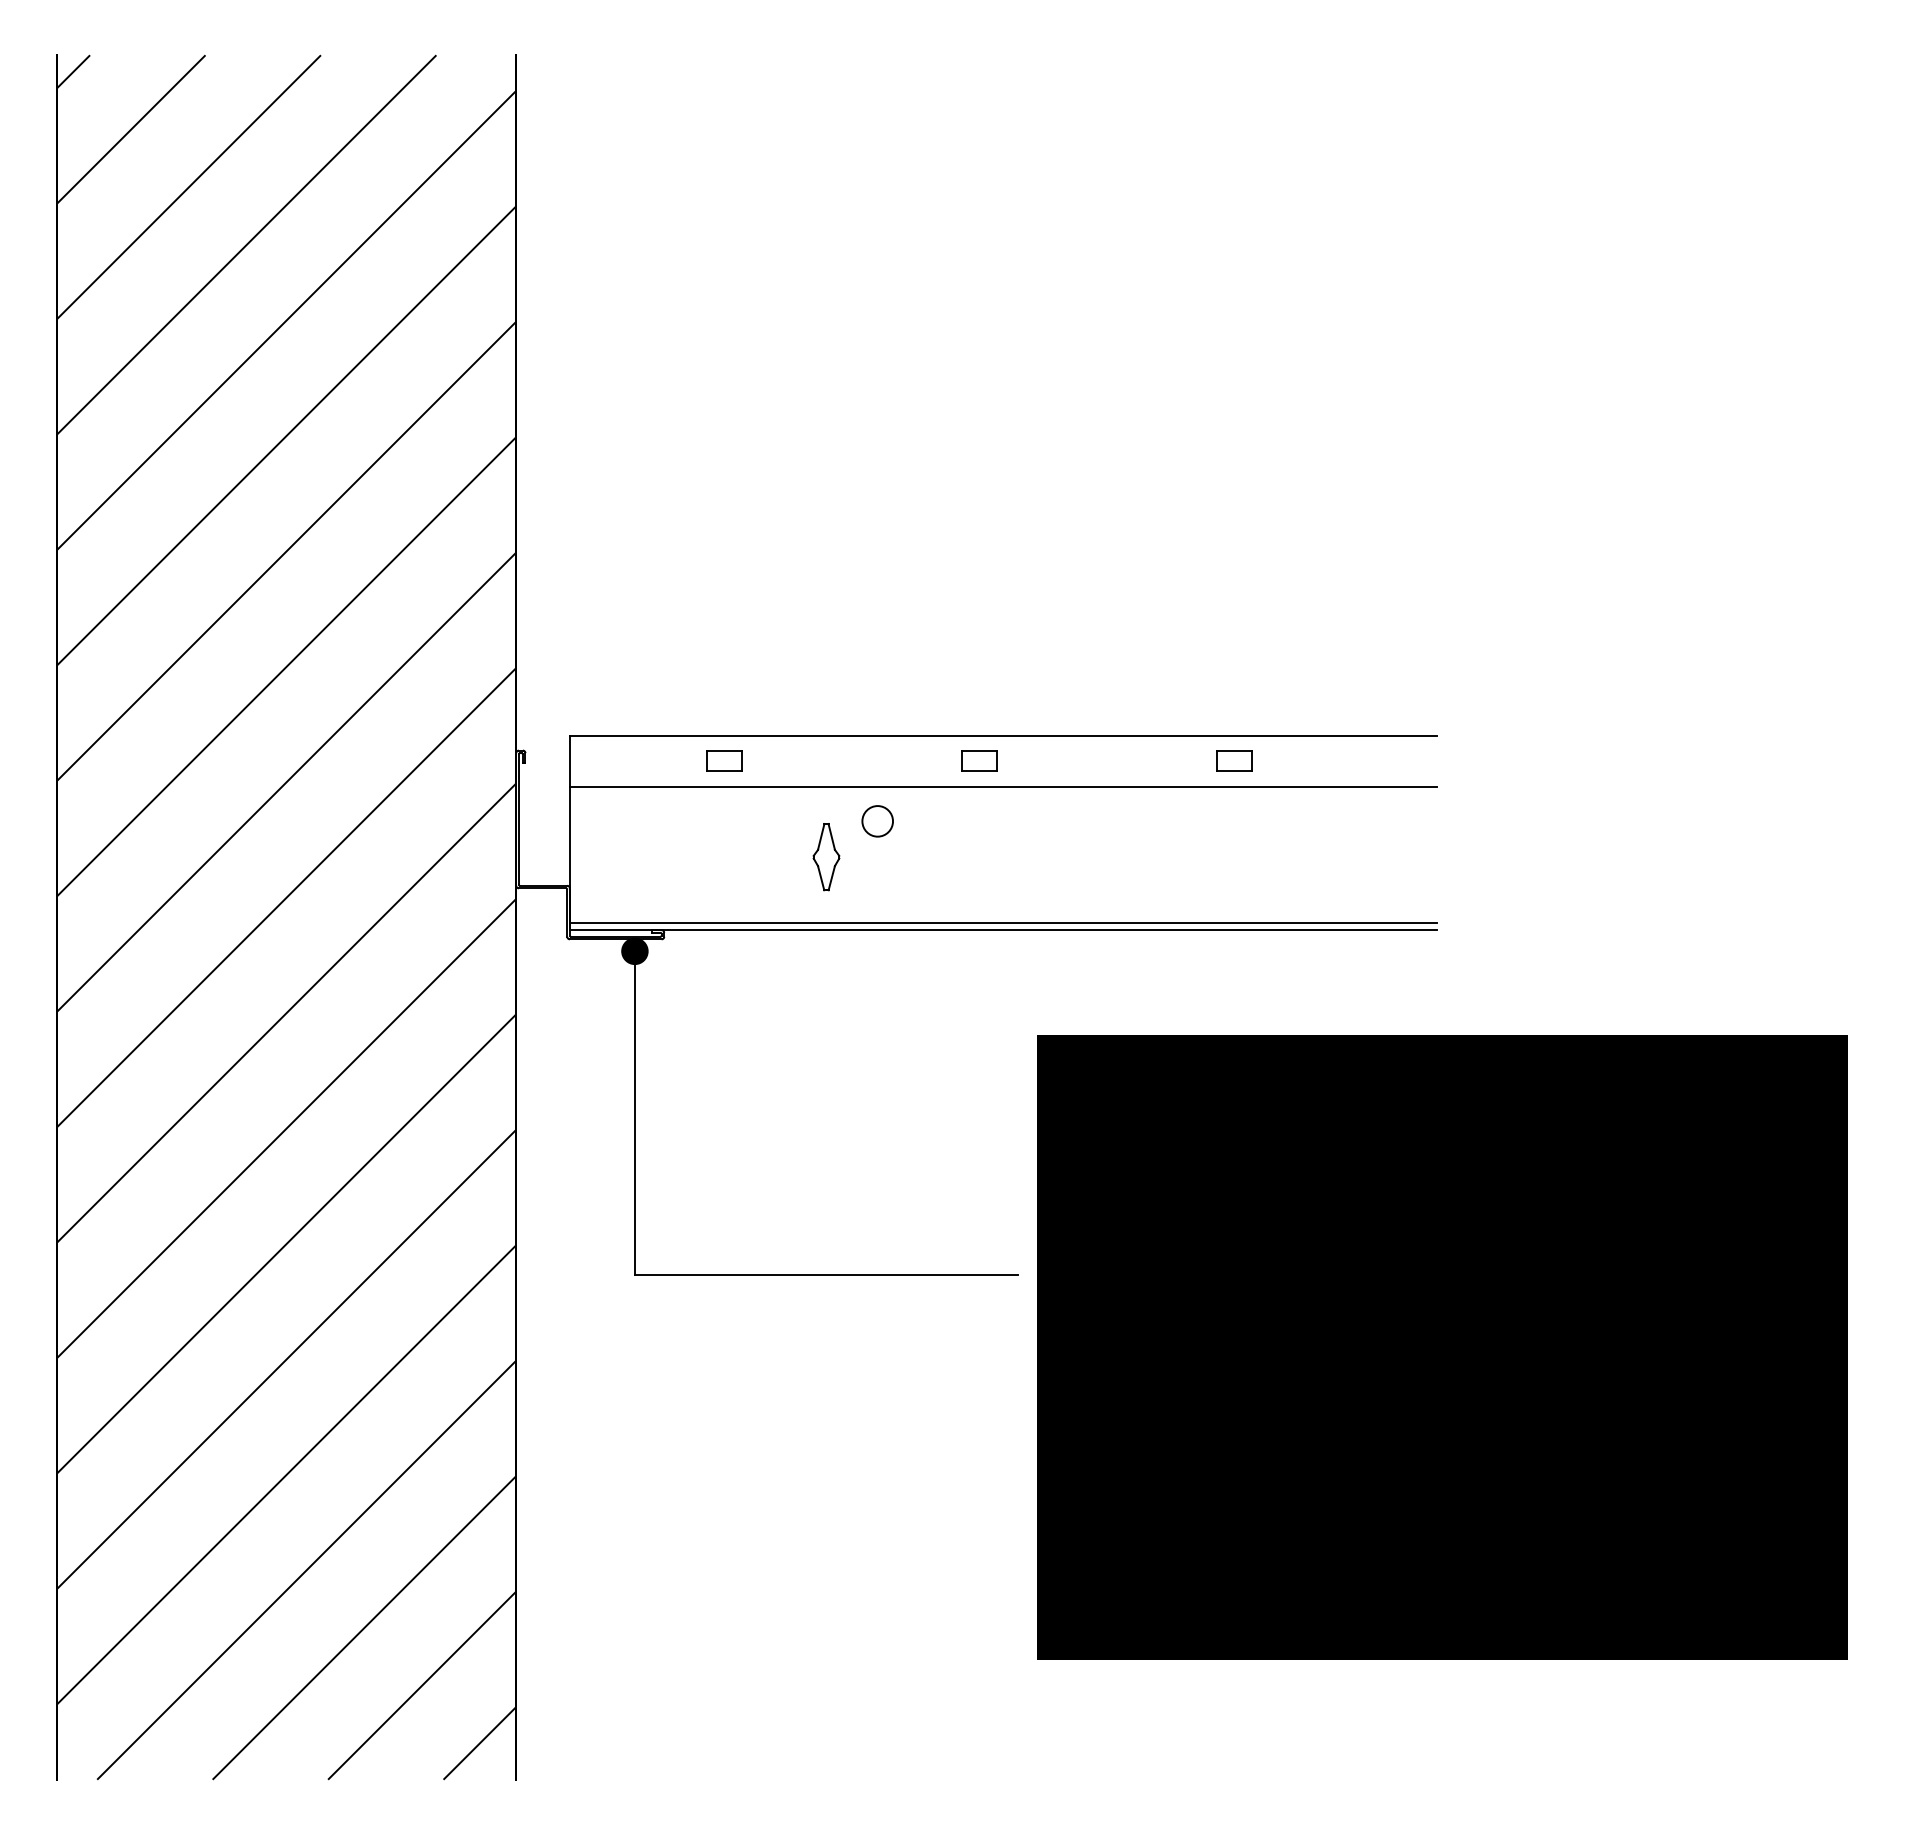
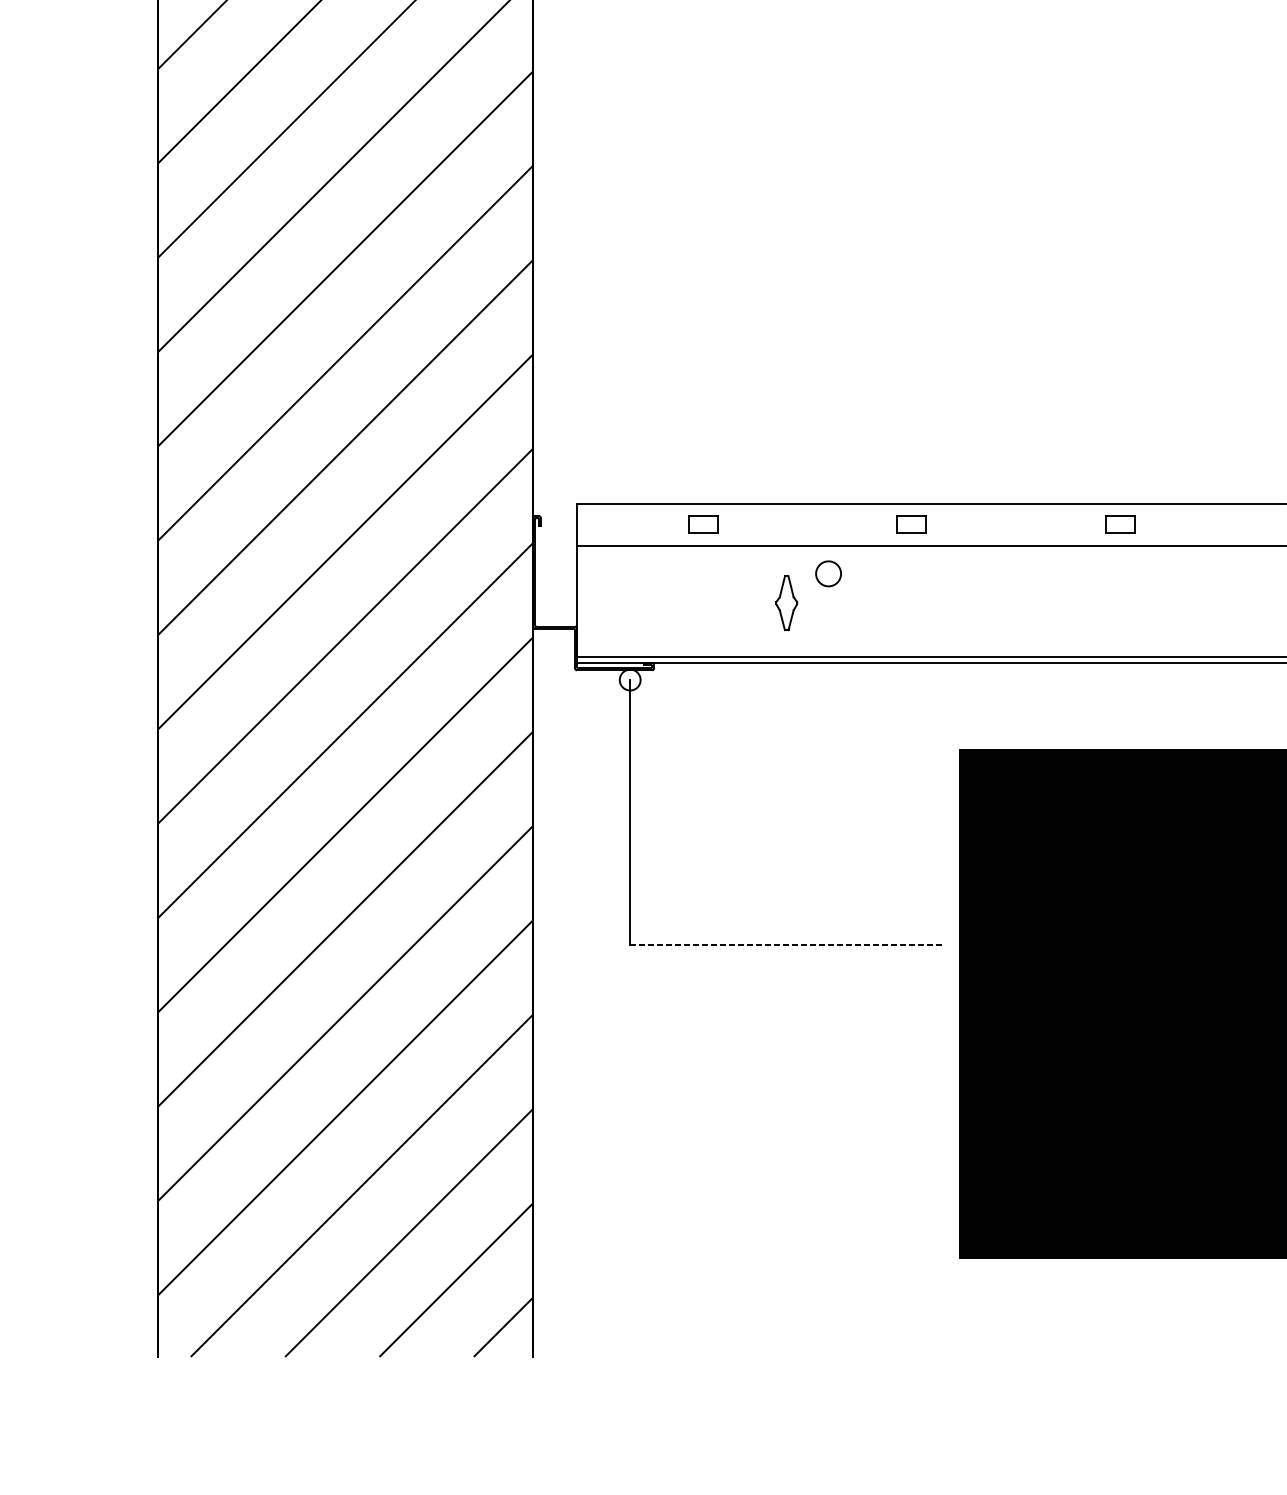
fill: (634, 951) -> (629, 680), removed
line: (826, 1275) -> (786, 944), solid -> dashed

